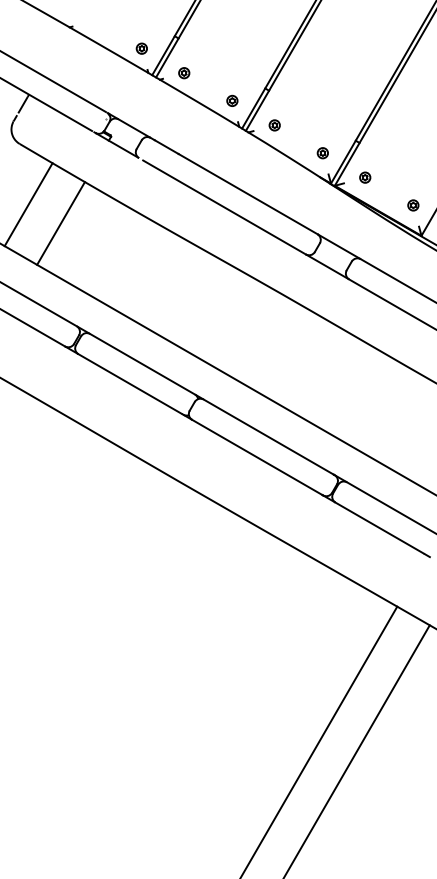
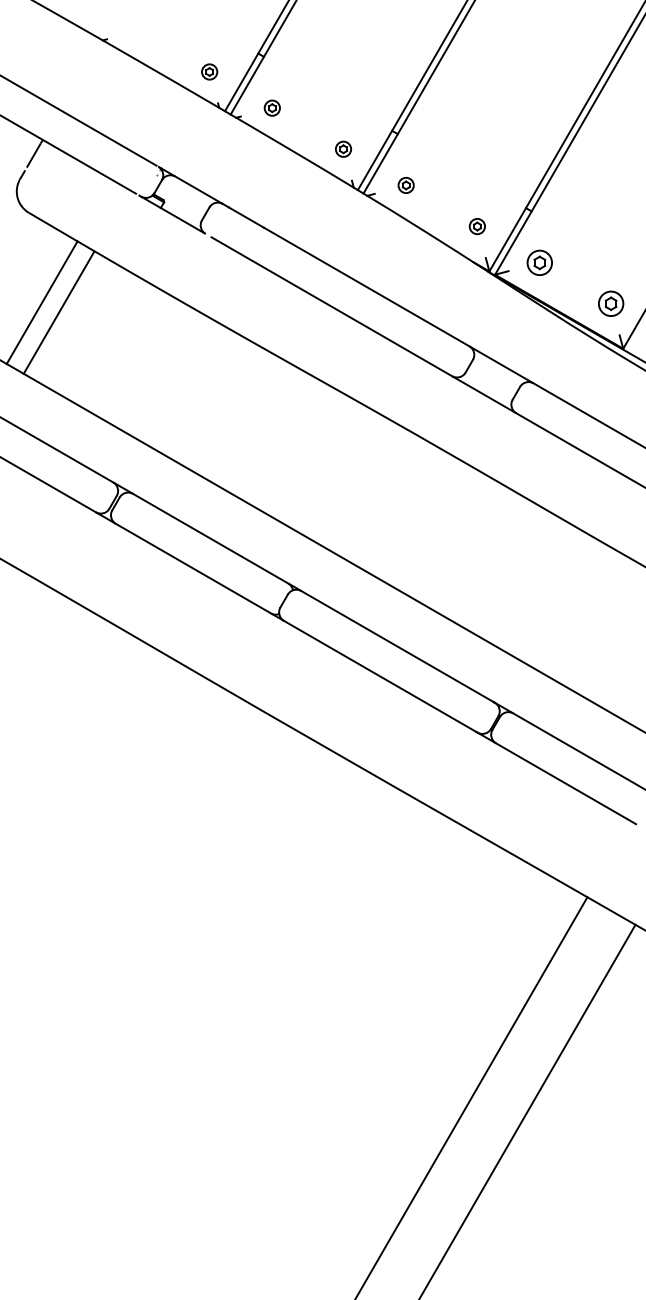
part: (365, 177) -> (540, 262), size x1.6
part: (413, 205) -> (611, 303), size x1.6
line: (60, 223) -> (58, 312), moved

